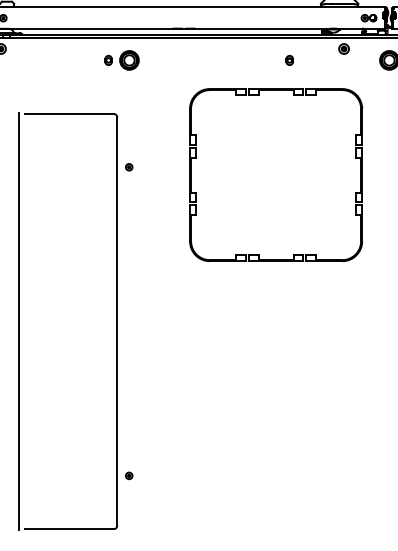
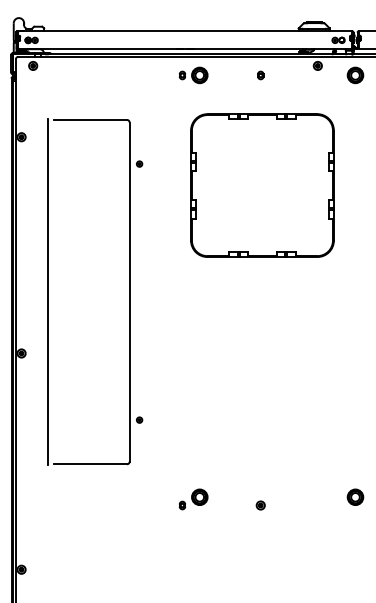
part: (121, 60) -> (193, 75), moved
part: (289, 60) -> (260, 75), moved
part: (276, 174) -> (262, 185), moved

